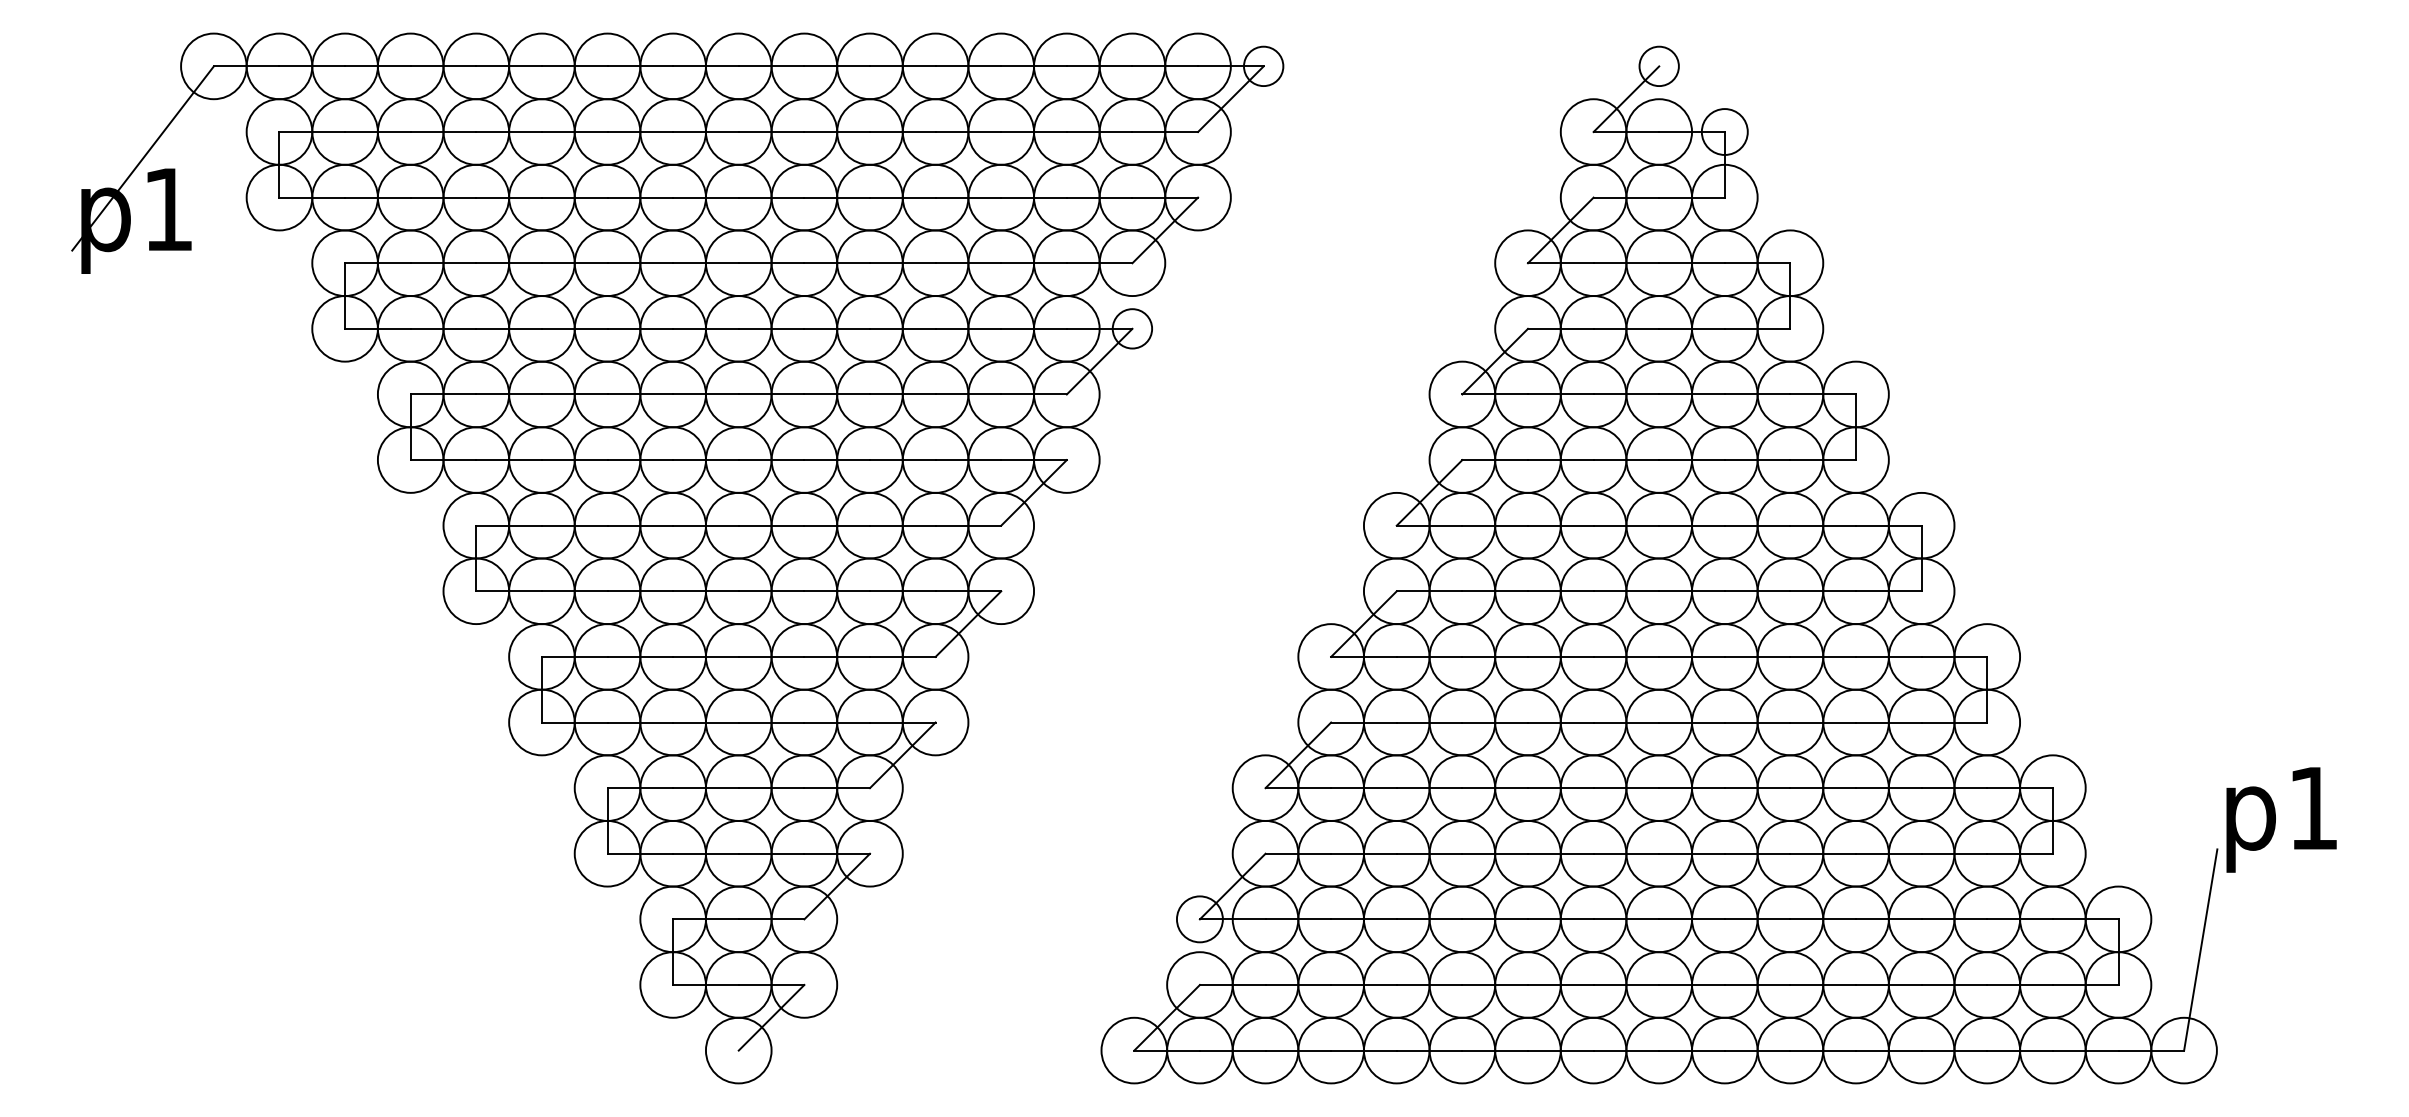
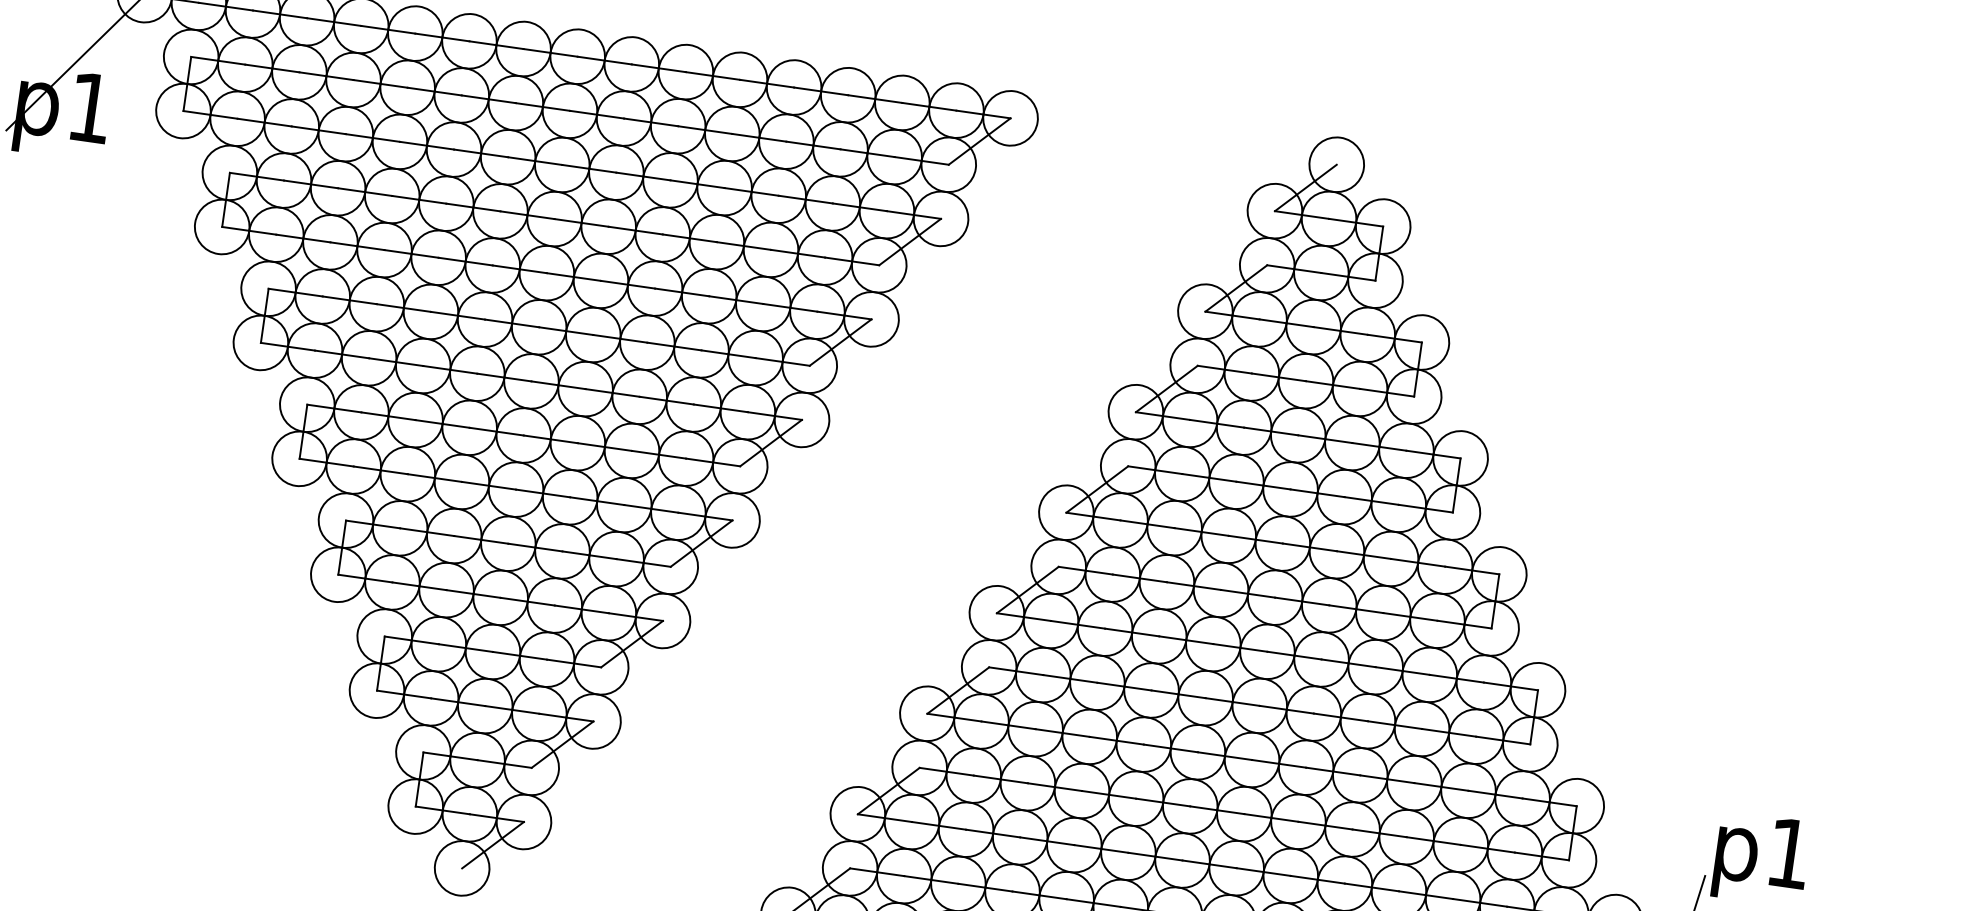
circle: (1263, 66) -> (1010, 118), size x1.67
circle: (1659, 66) -> (1336, 164), size x1.67
circle: (1724, 131) -> (1382, 226), size x1.43
circle: (1132, 328) -> (871, 319), size x1.67
circle: (1199, 919) -> (857, 814), size x1.43

